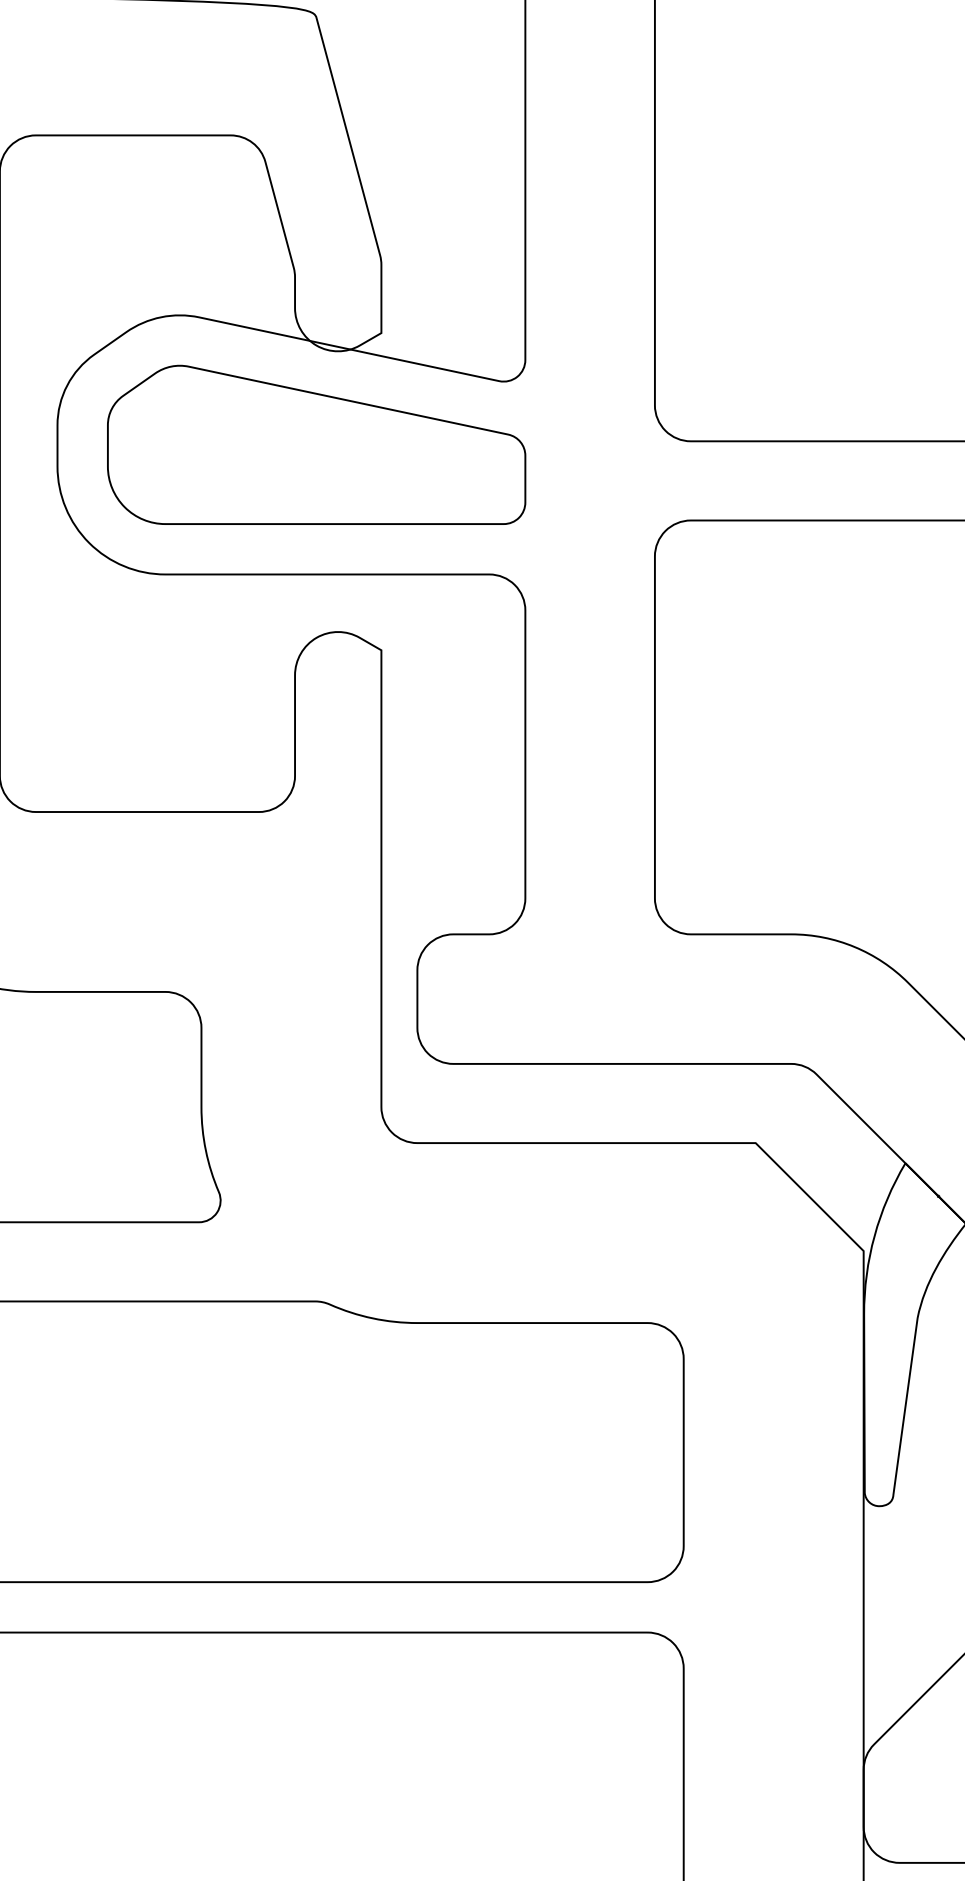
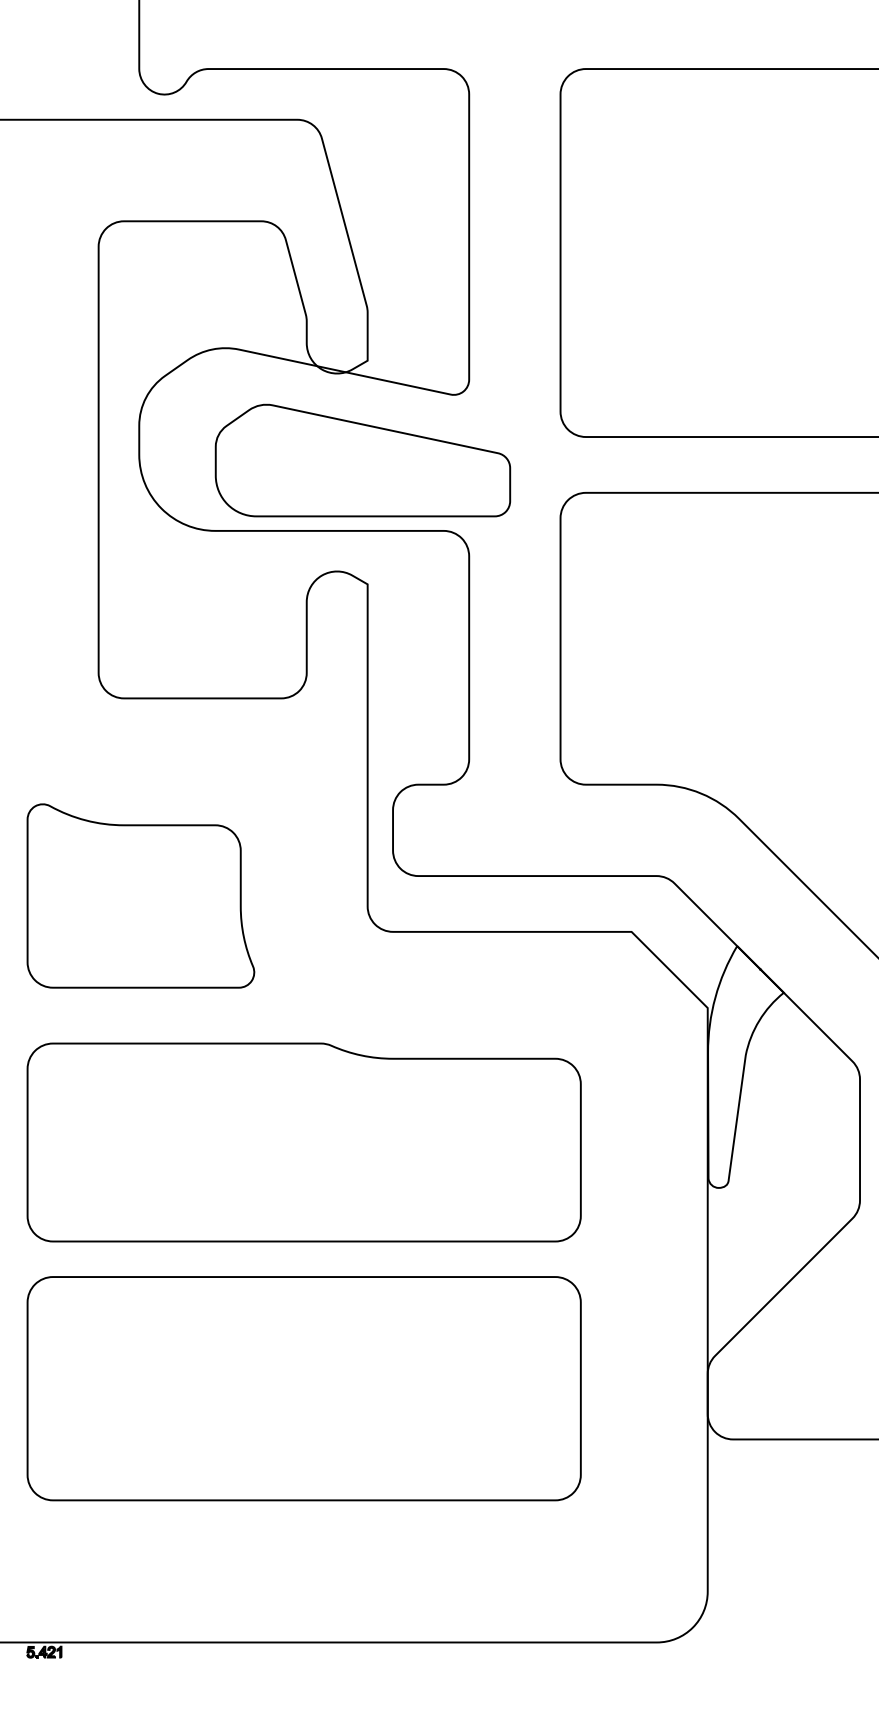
part: (315, 444) -> (362, 460), moved

